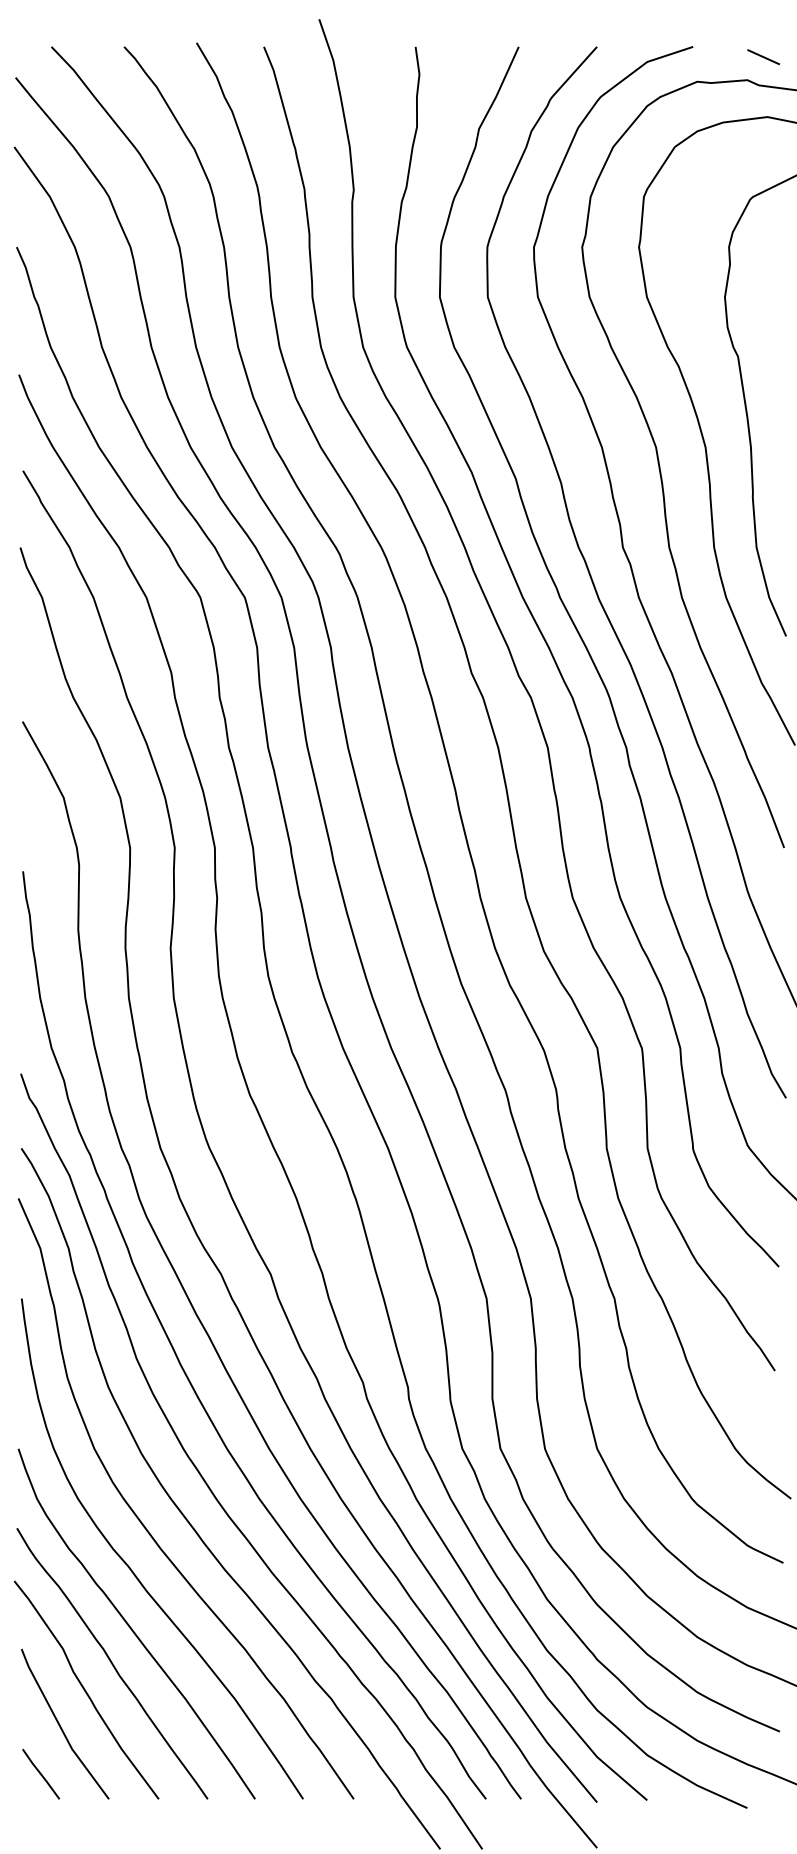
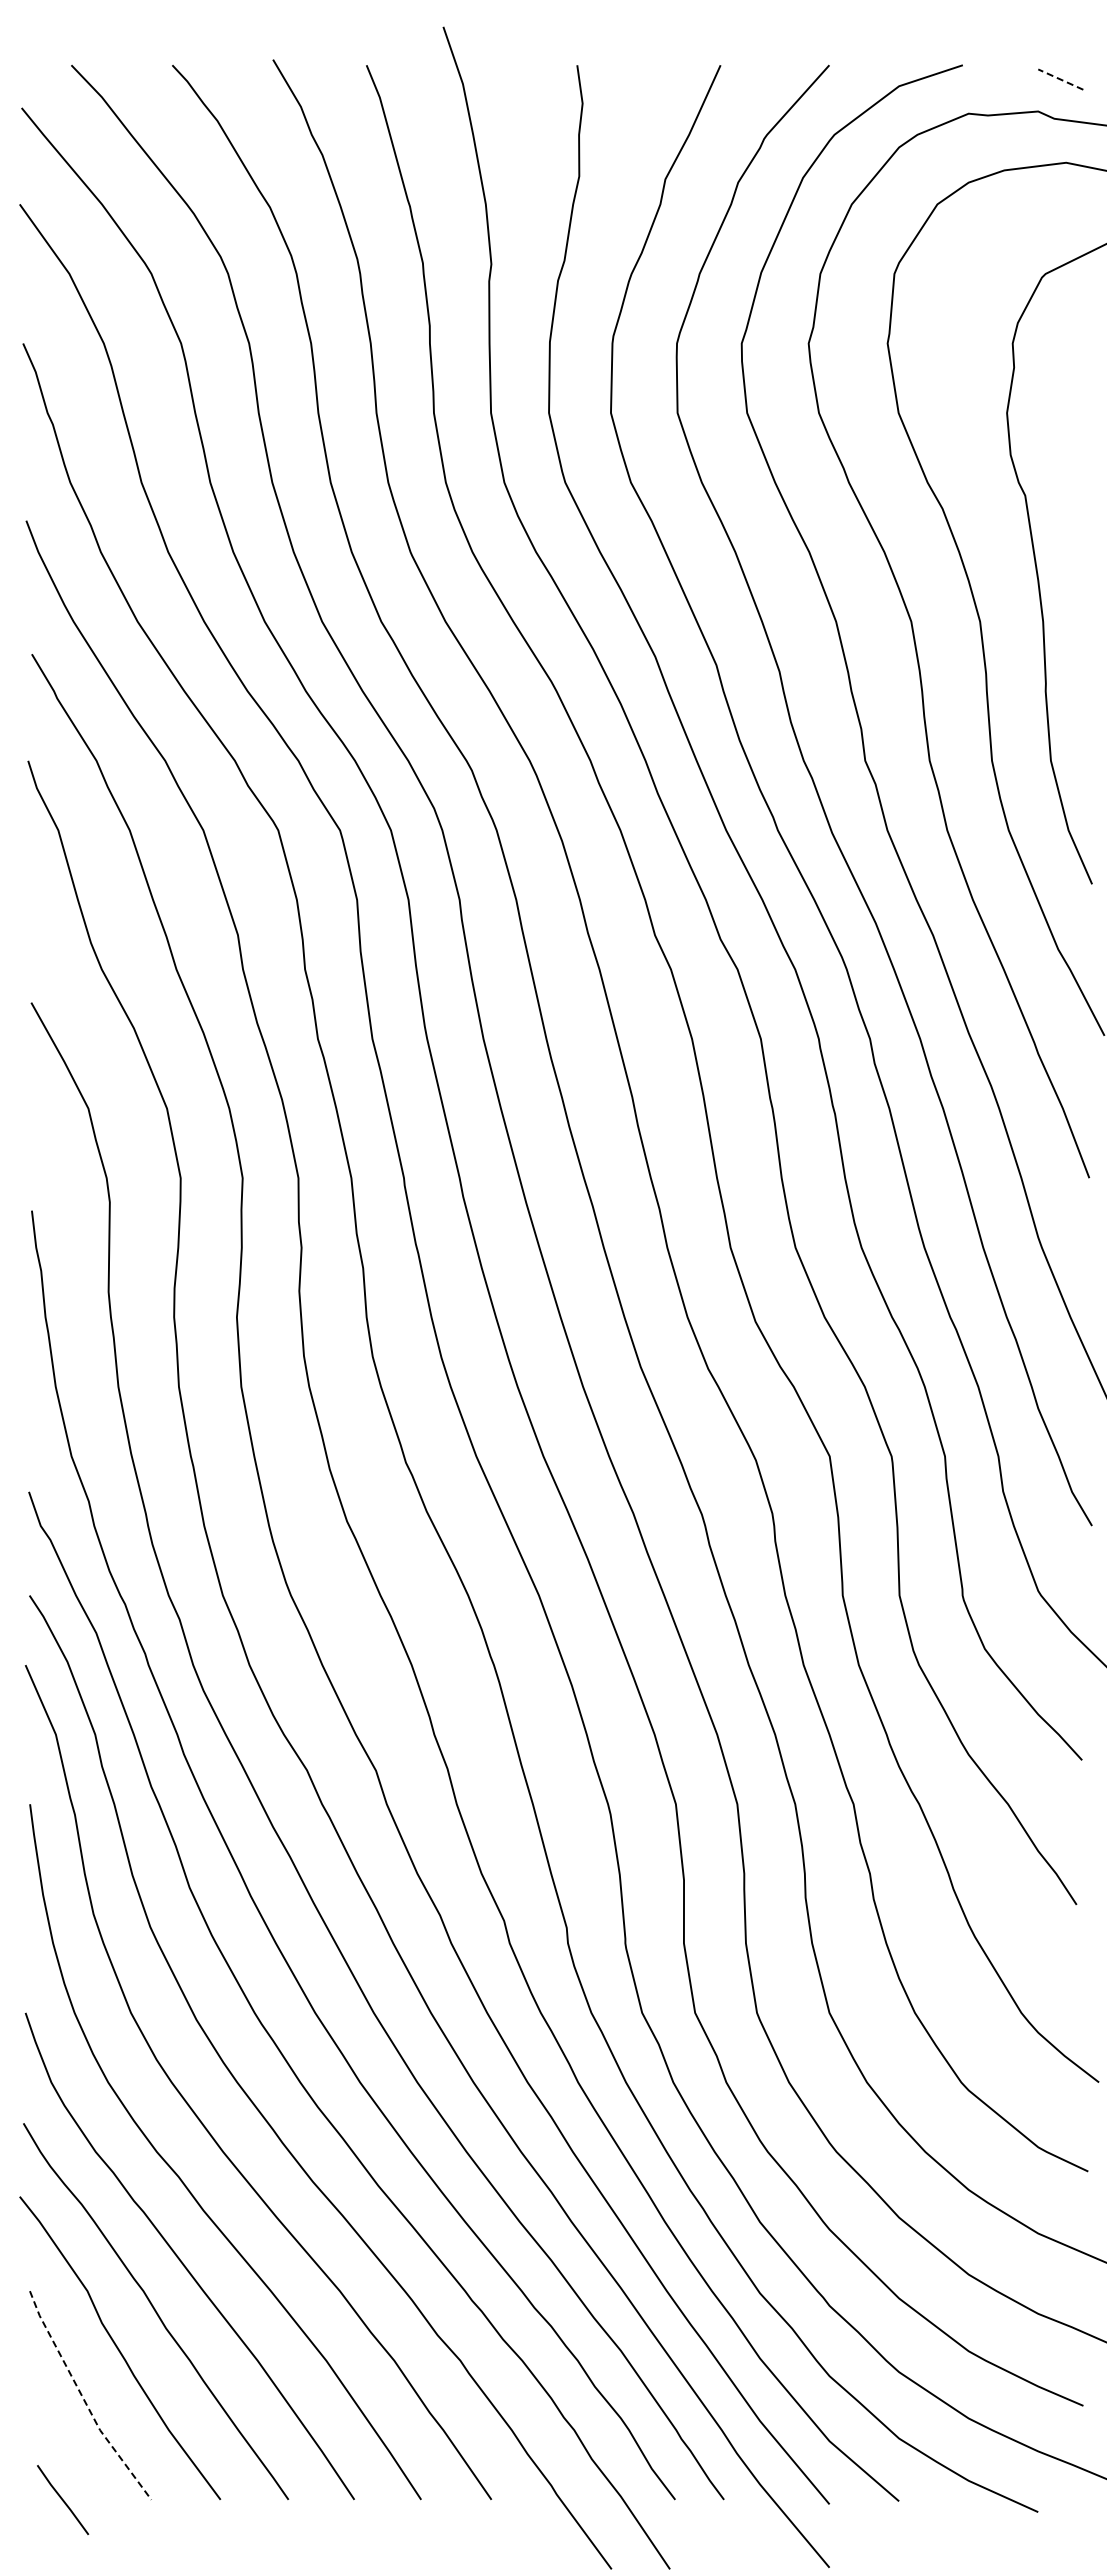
line: (763, 57) -> (1060, 79), solid -> dashed
line: (60, 1727) -> (83, 2399), solid -> dashed
line: (41, 1773) -> (63, 2499), moved

